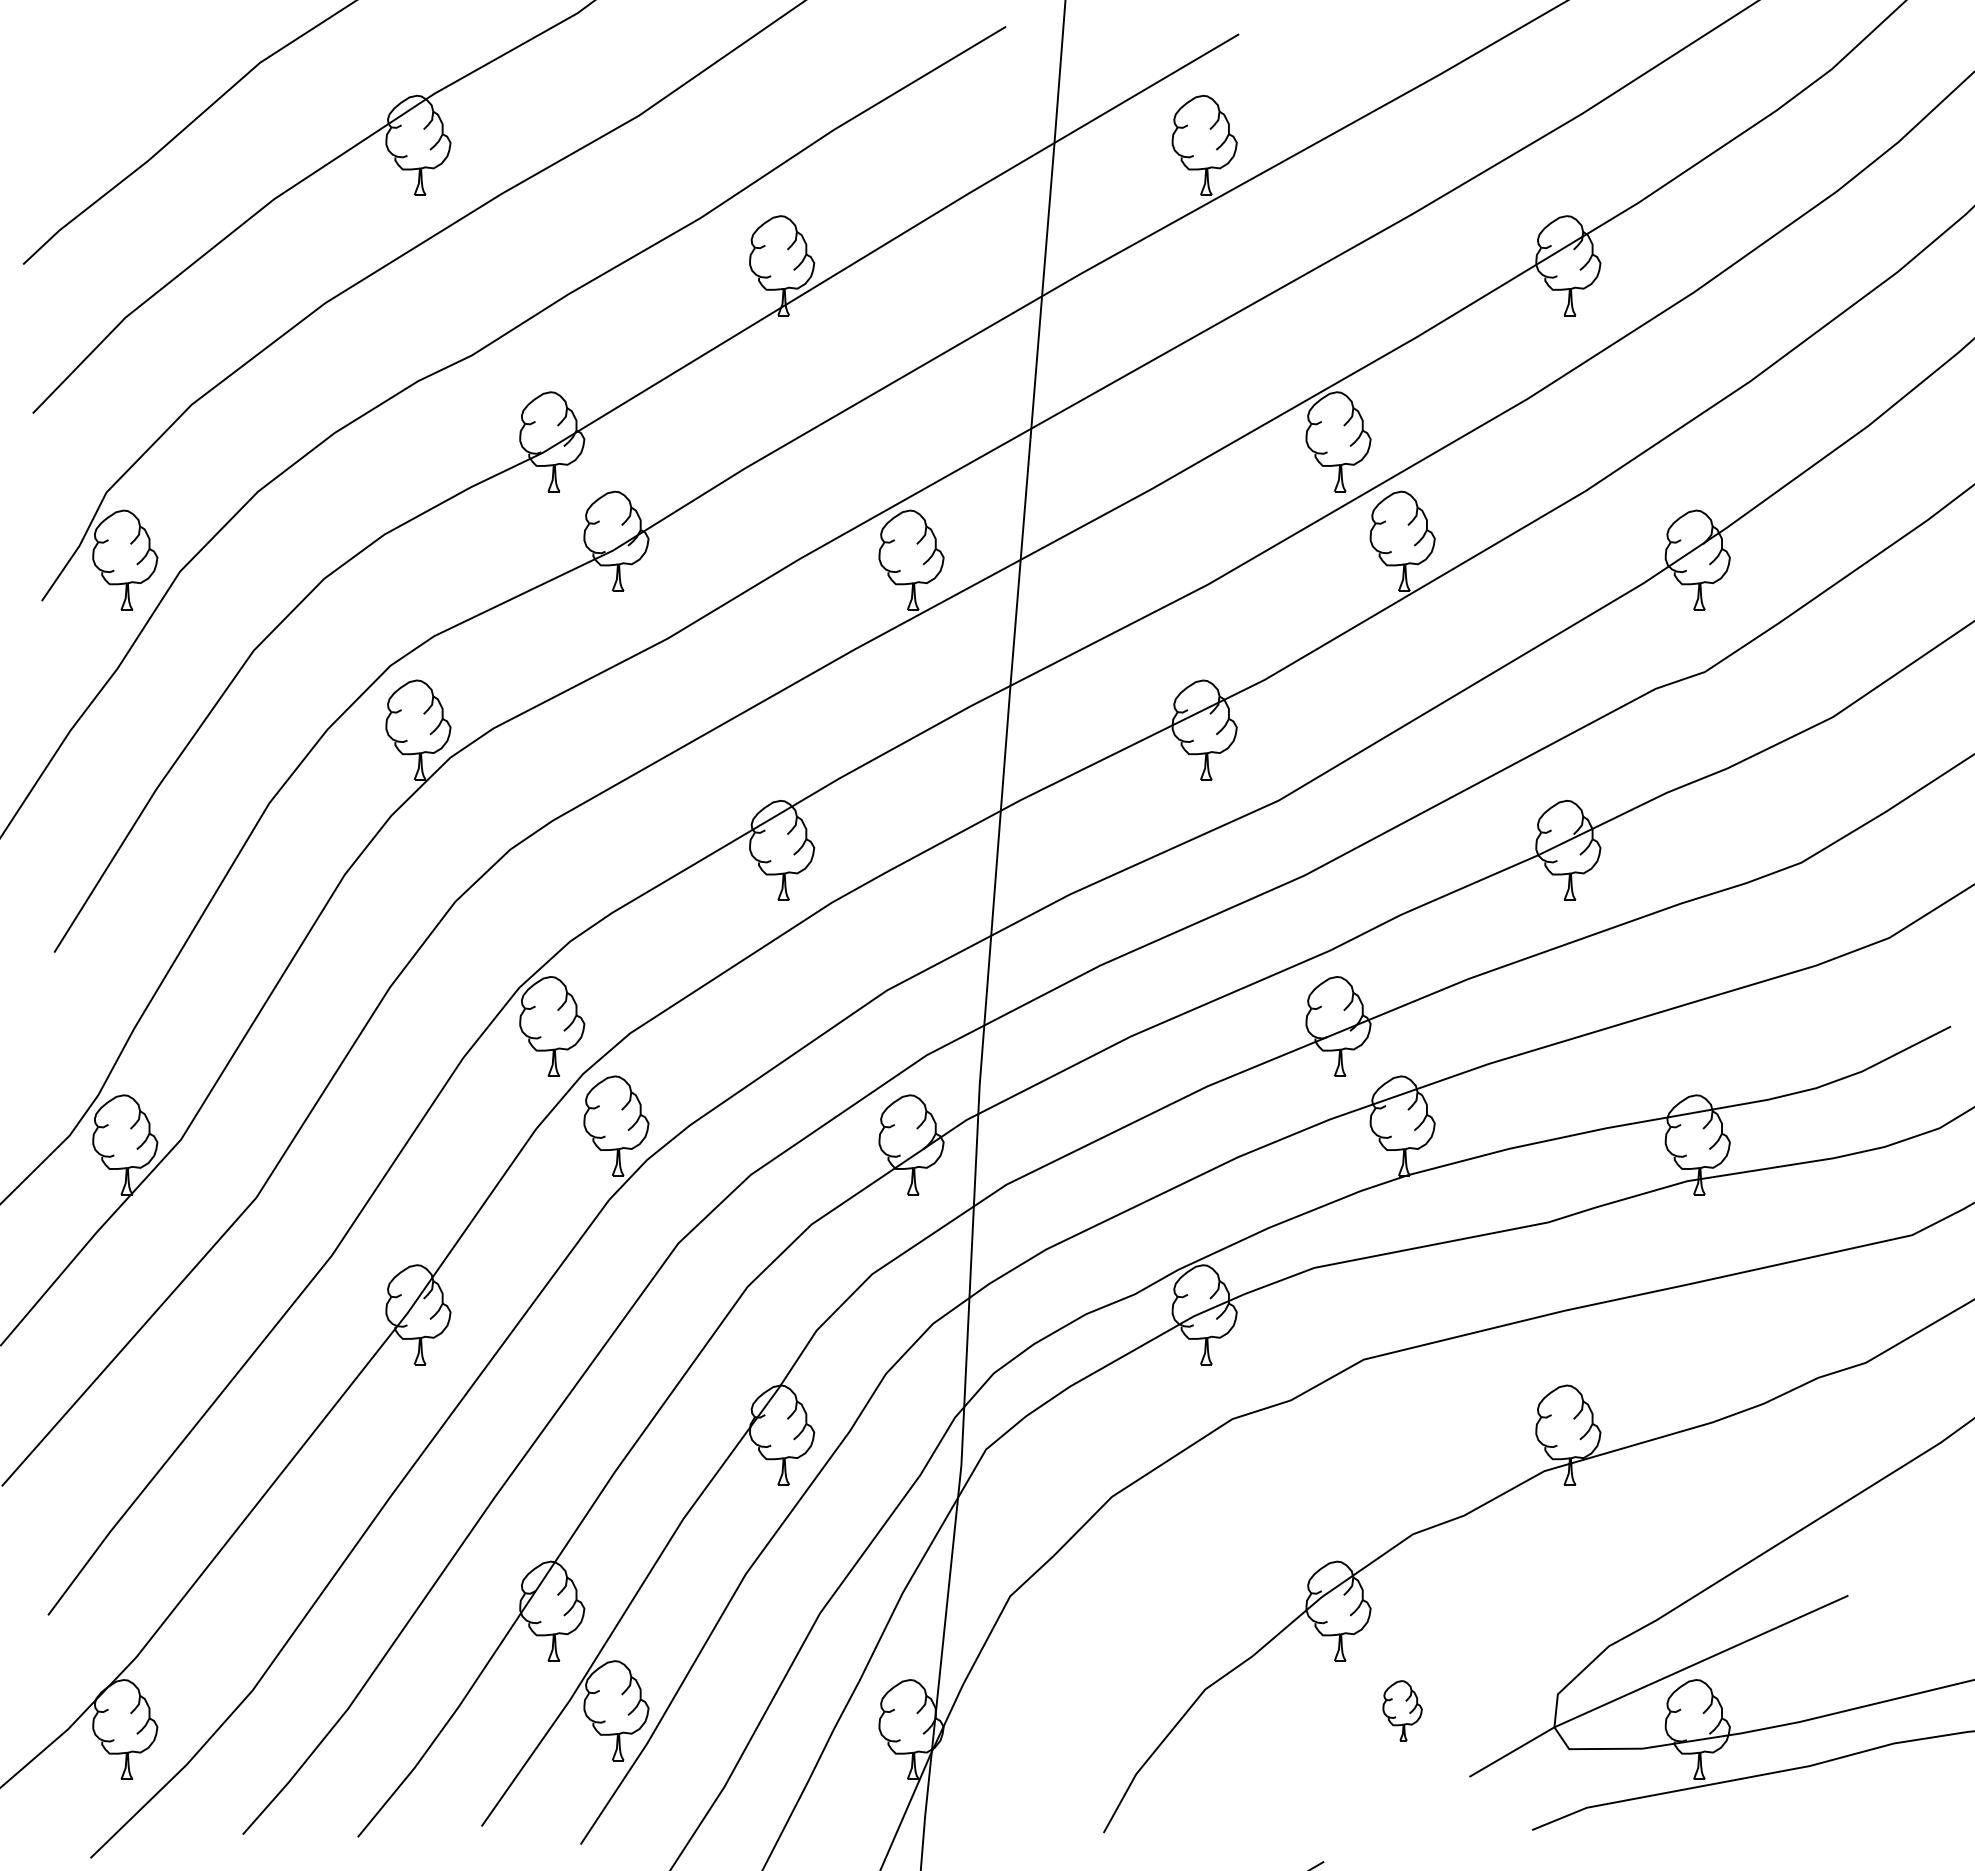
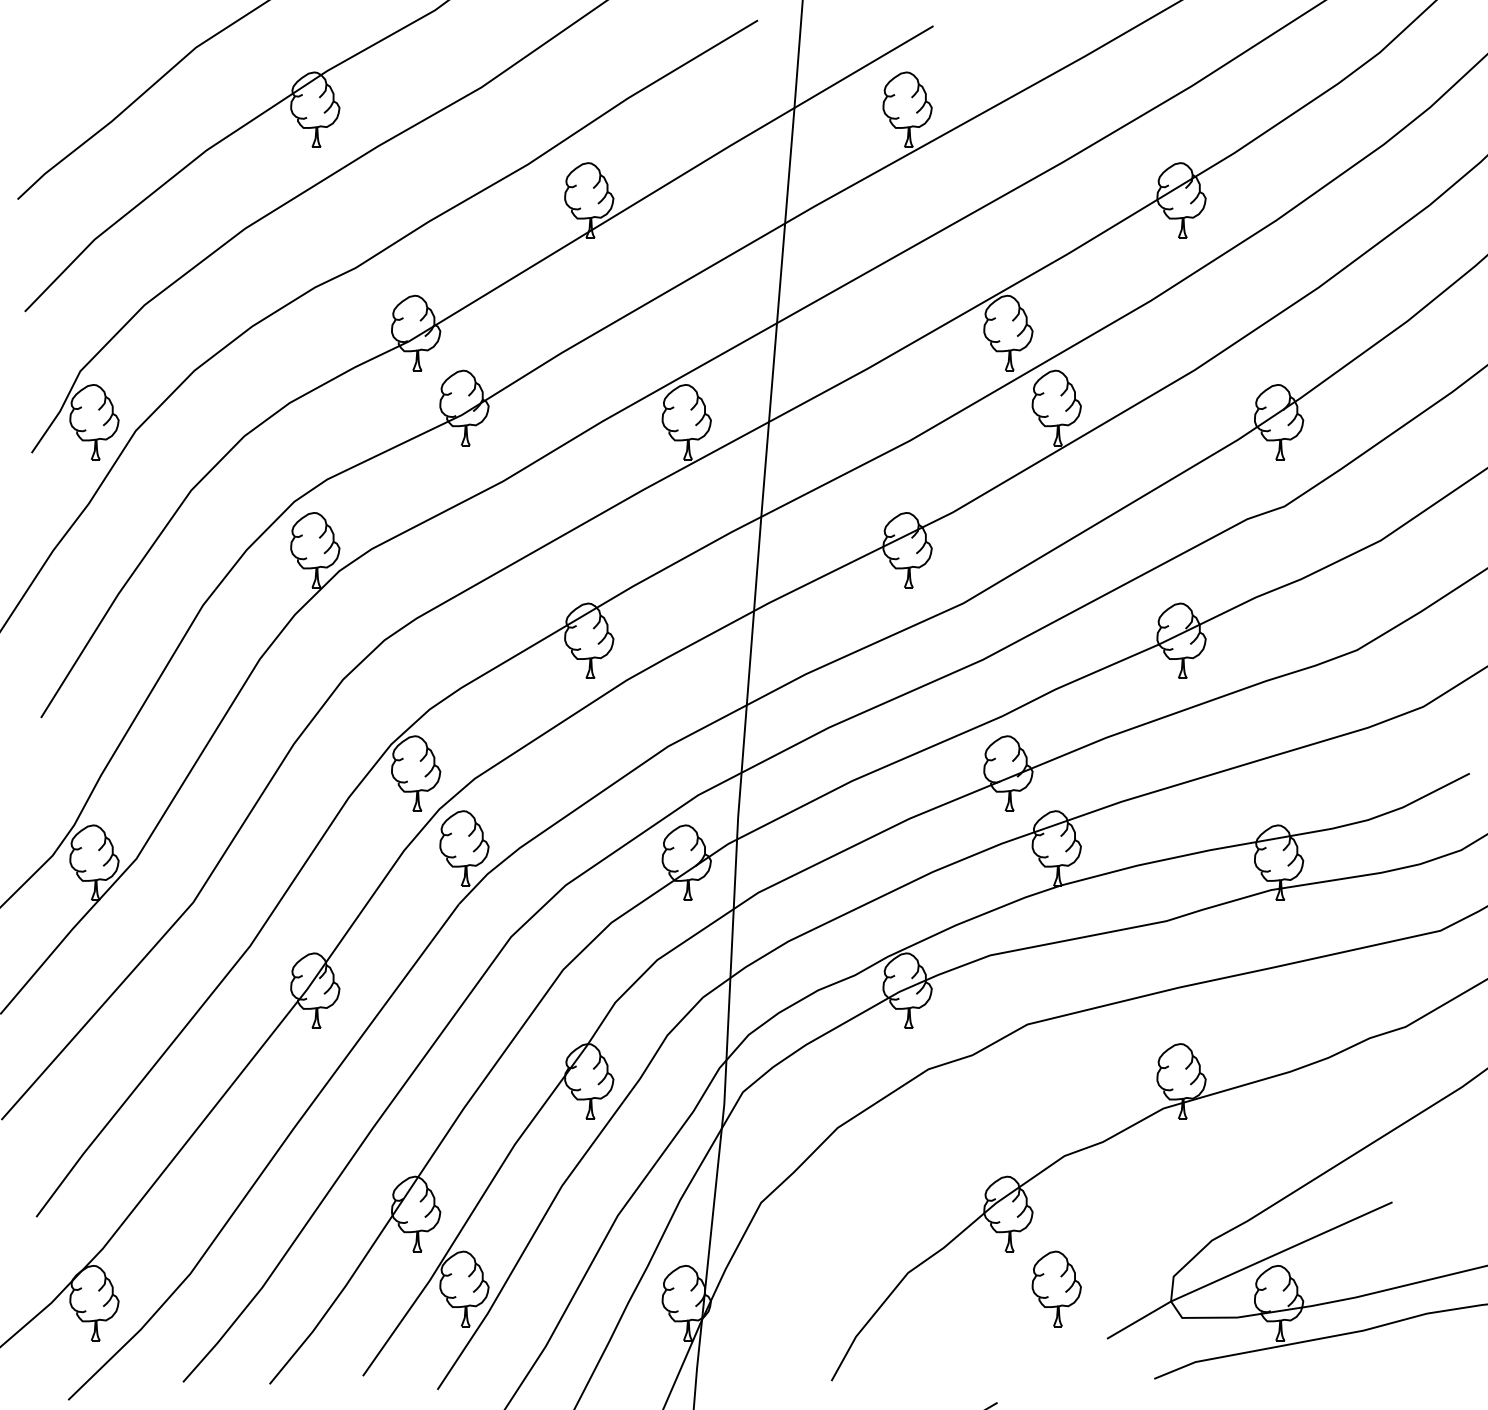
part: (1402, 1710) -> (1056, 1288), size x1.67

